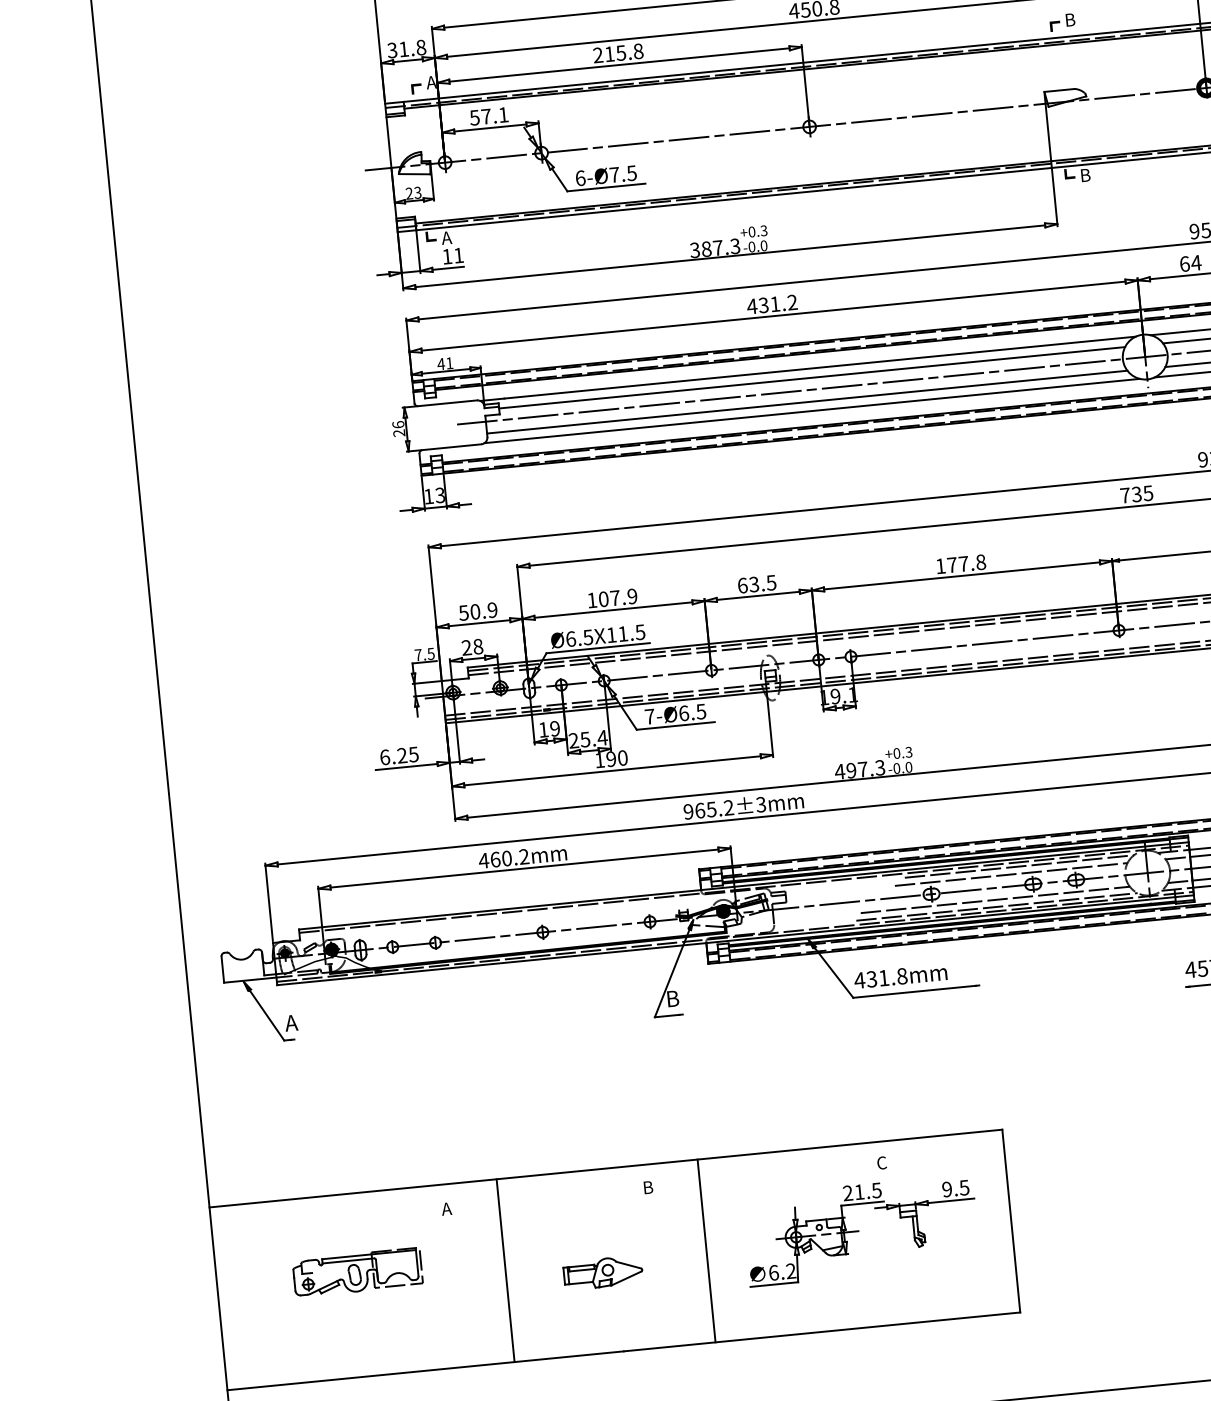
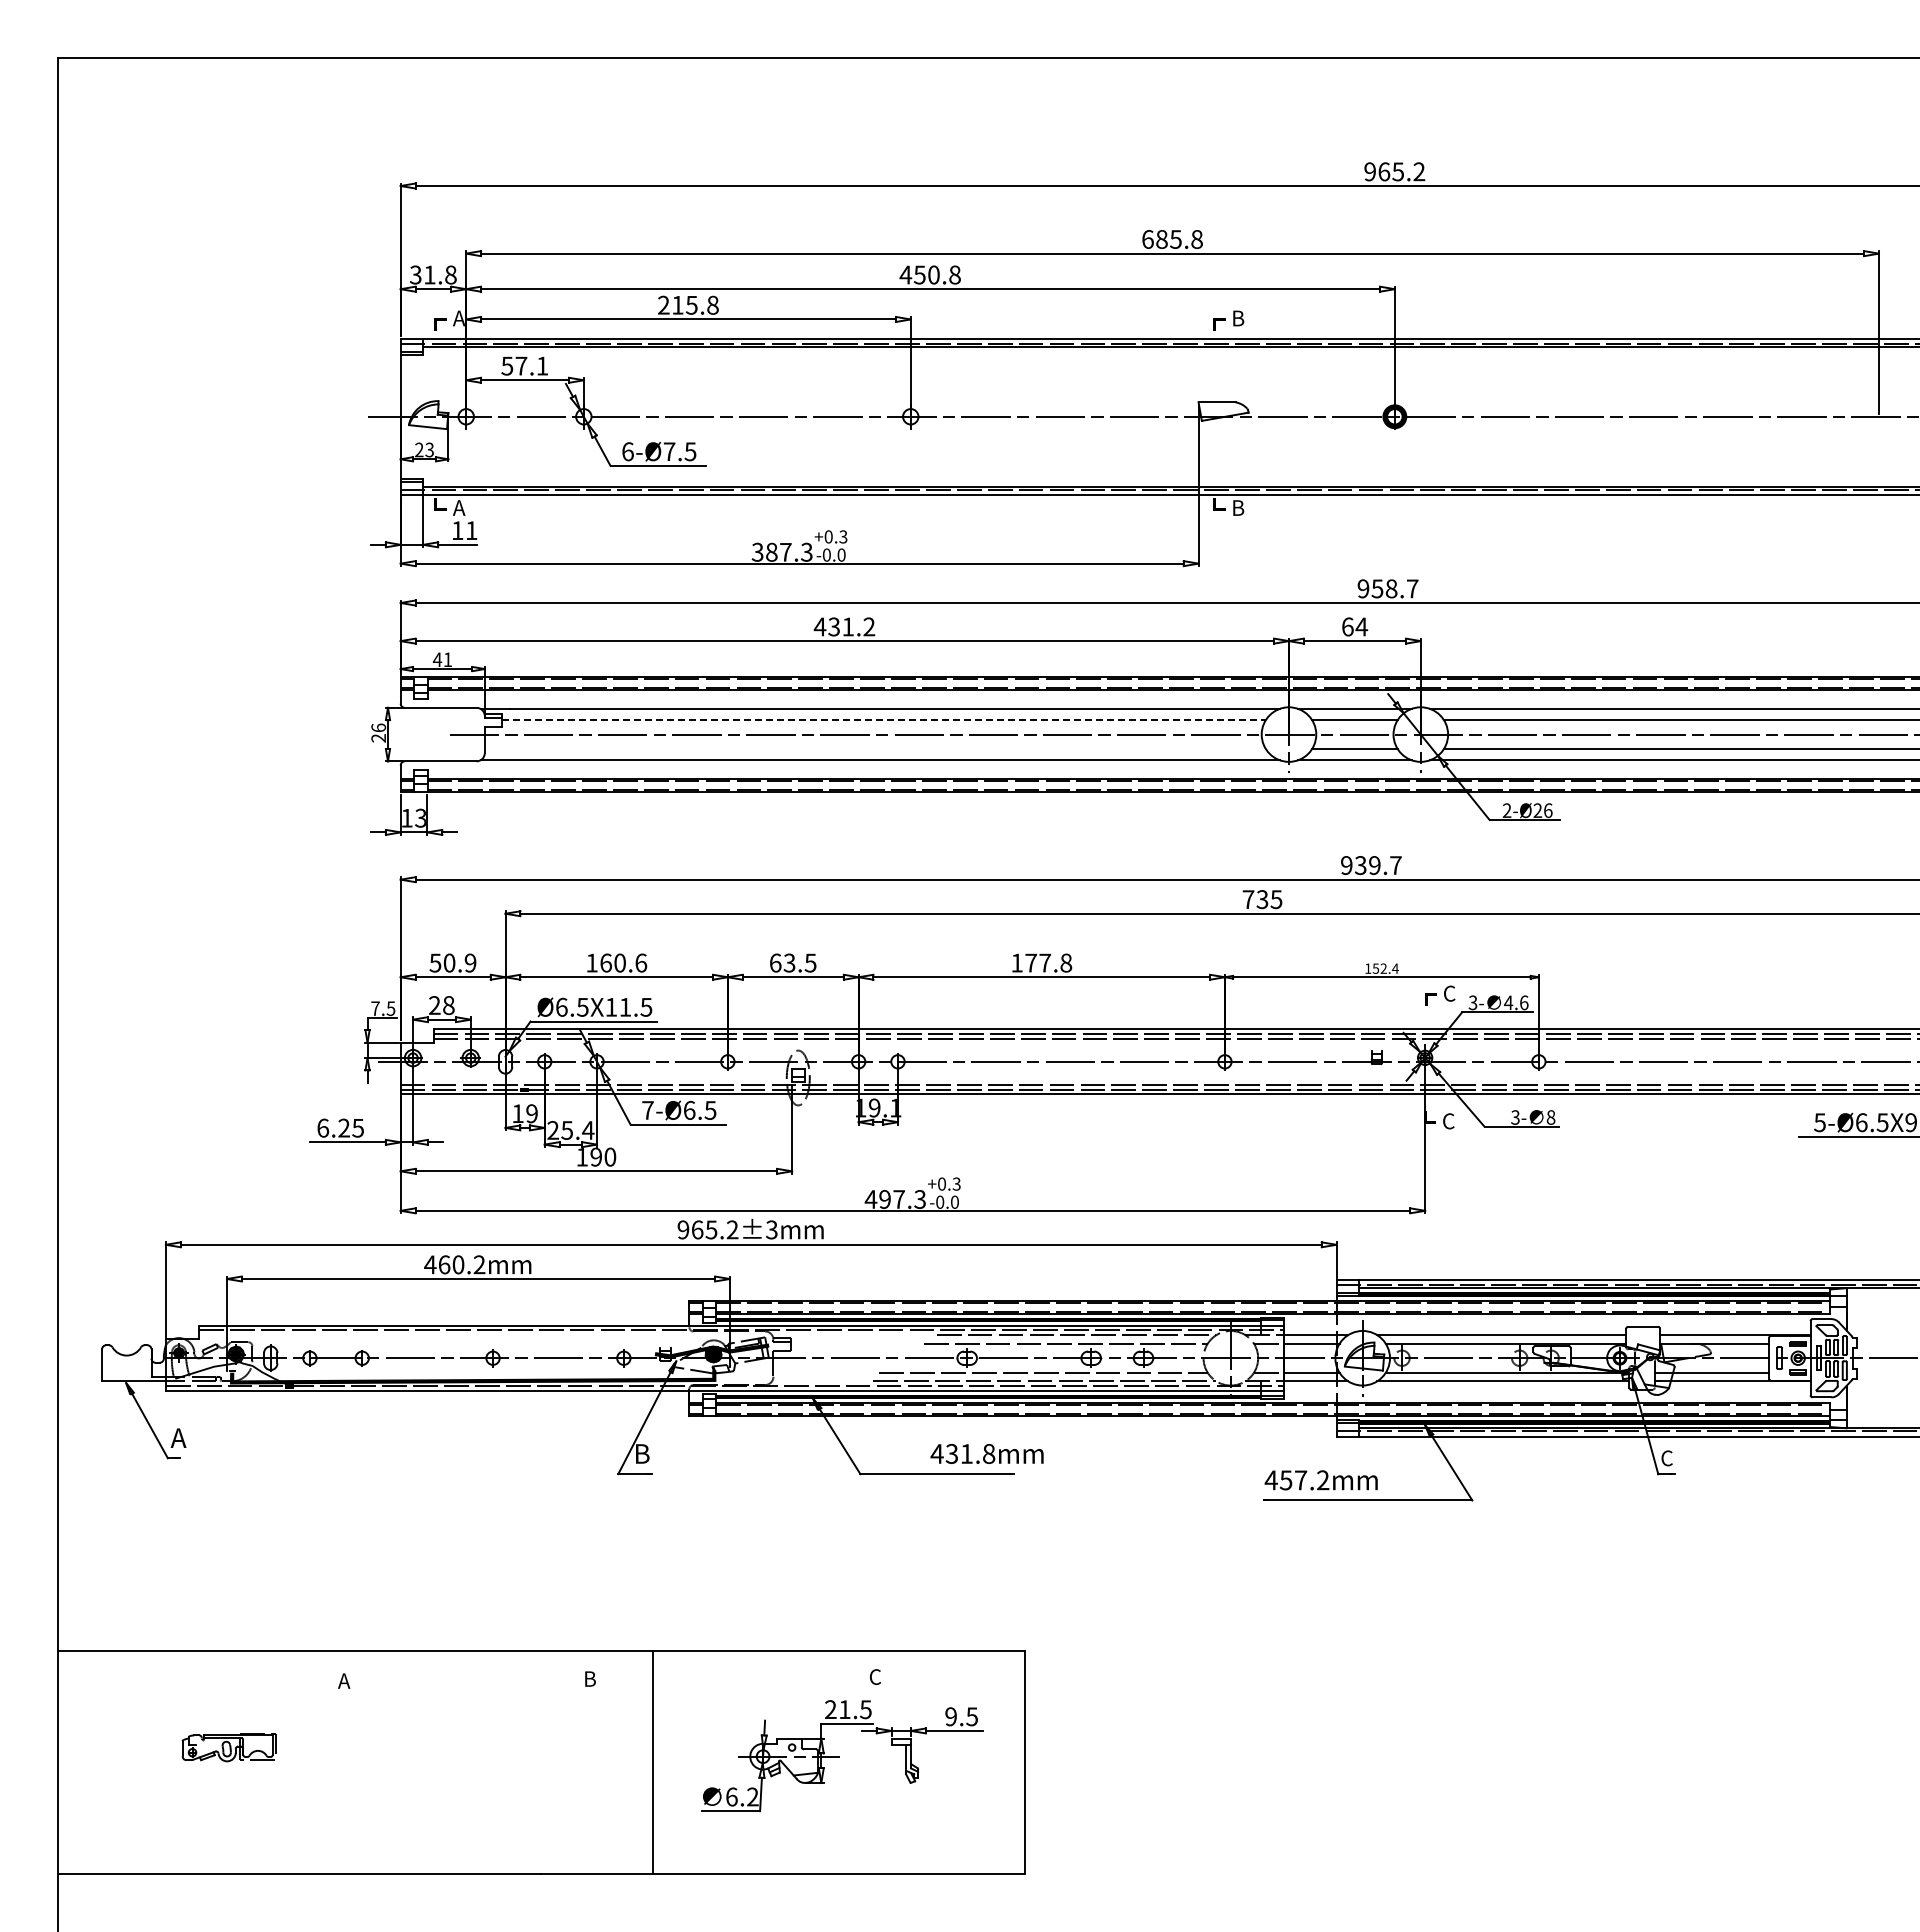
line: (812, 378) -> (884, 720), solid -> dashed
line: (806, 402) -> (874, 749), removed
text: (617, 597) -> (623, 962), 107.9 -> 160.6
text: (900, 976) -> (986, 1453), moved
line: (506, 1270) -> (408, 1762), removed
part: (357, 1272) -> (228, 1747), size x0.6
part: (603, 1272) -> (525, 1776), removed

